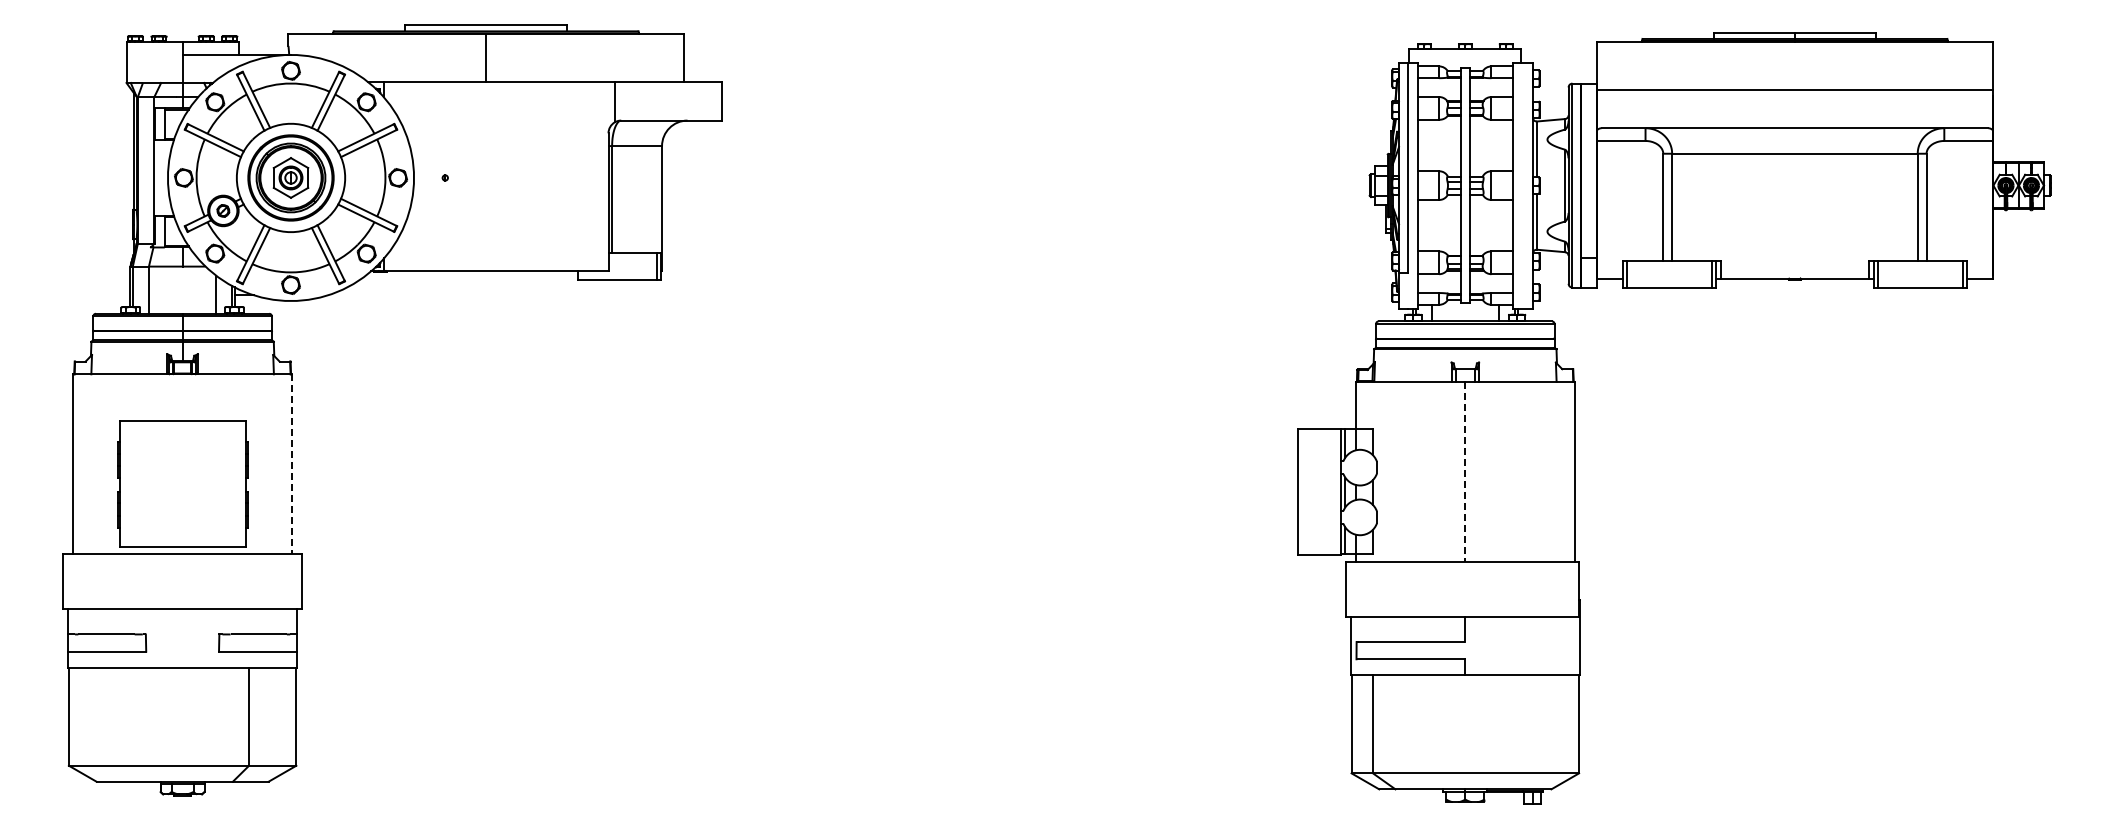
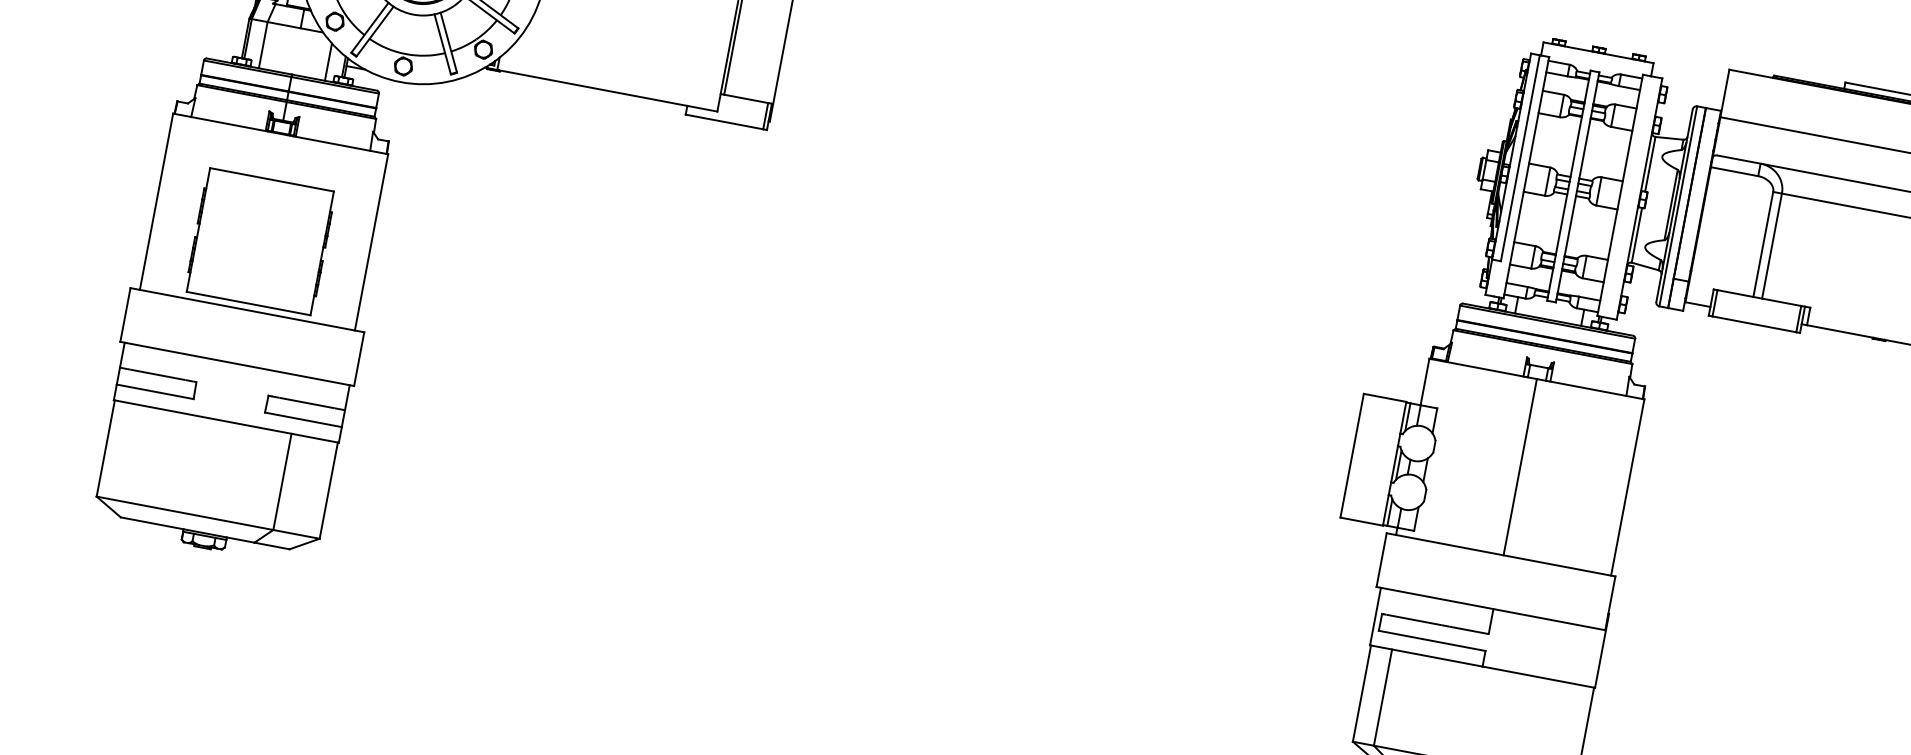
line: (292, 464) -> (371, 242), dashed -> solid
line: (1465, 471) -> (1520, 466), dashed -> solid

